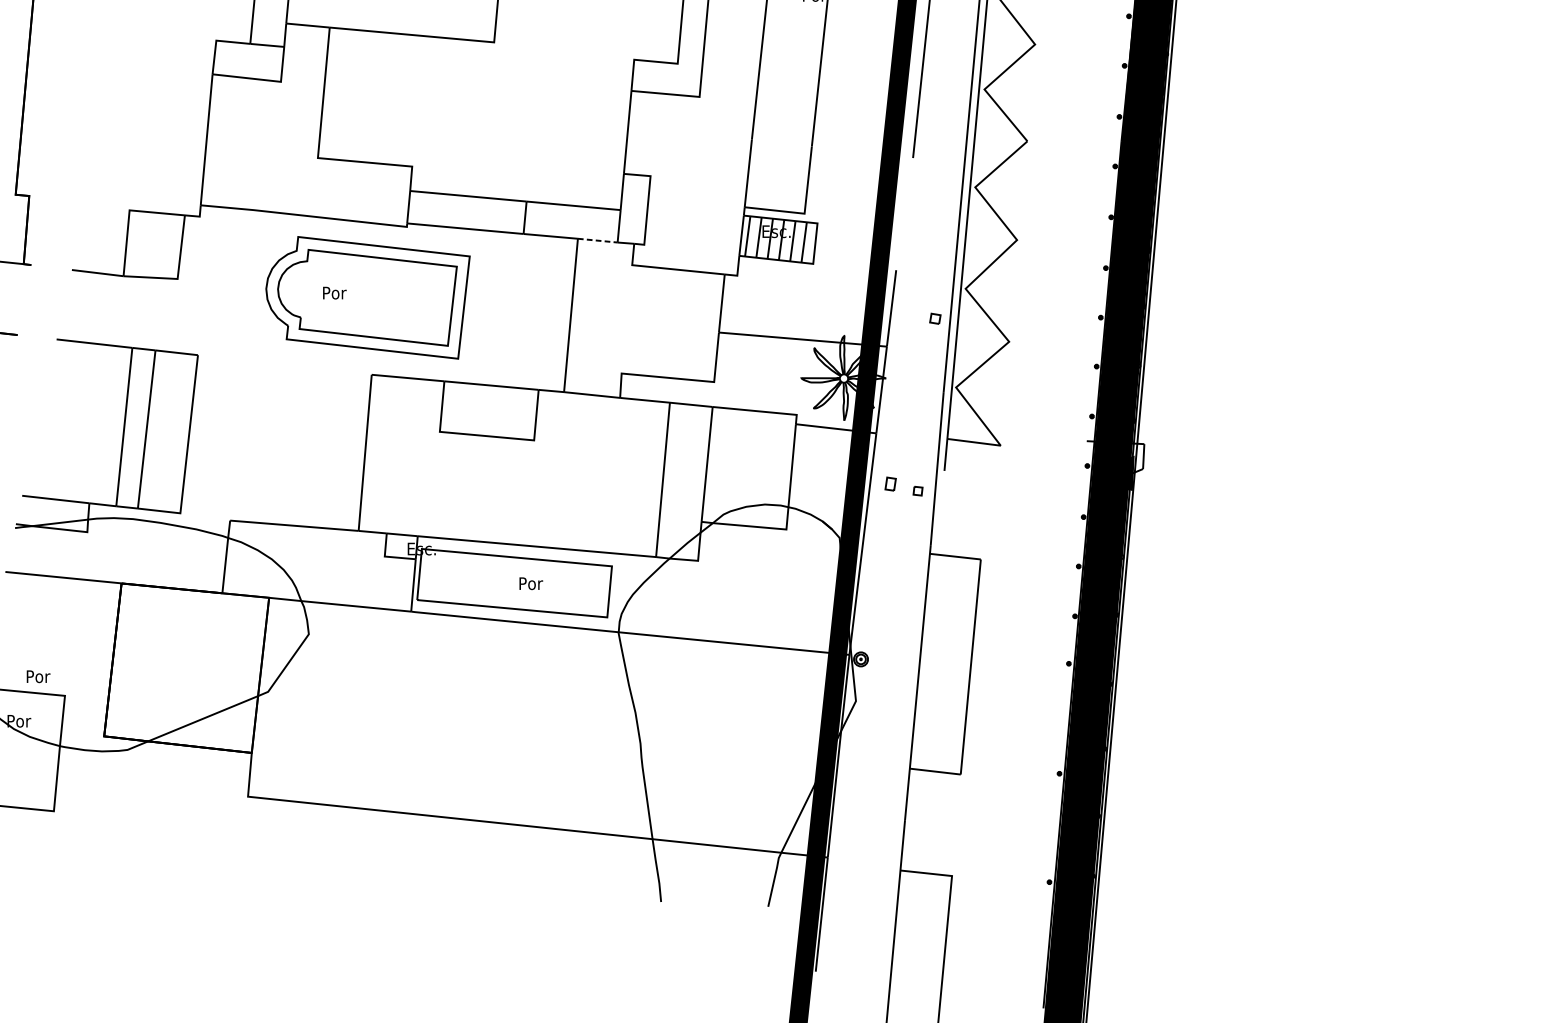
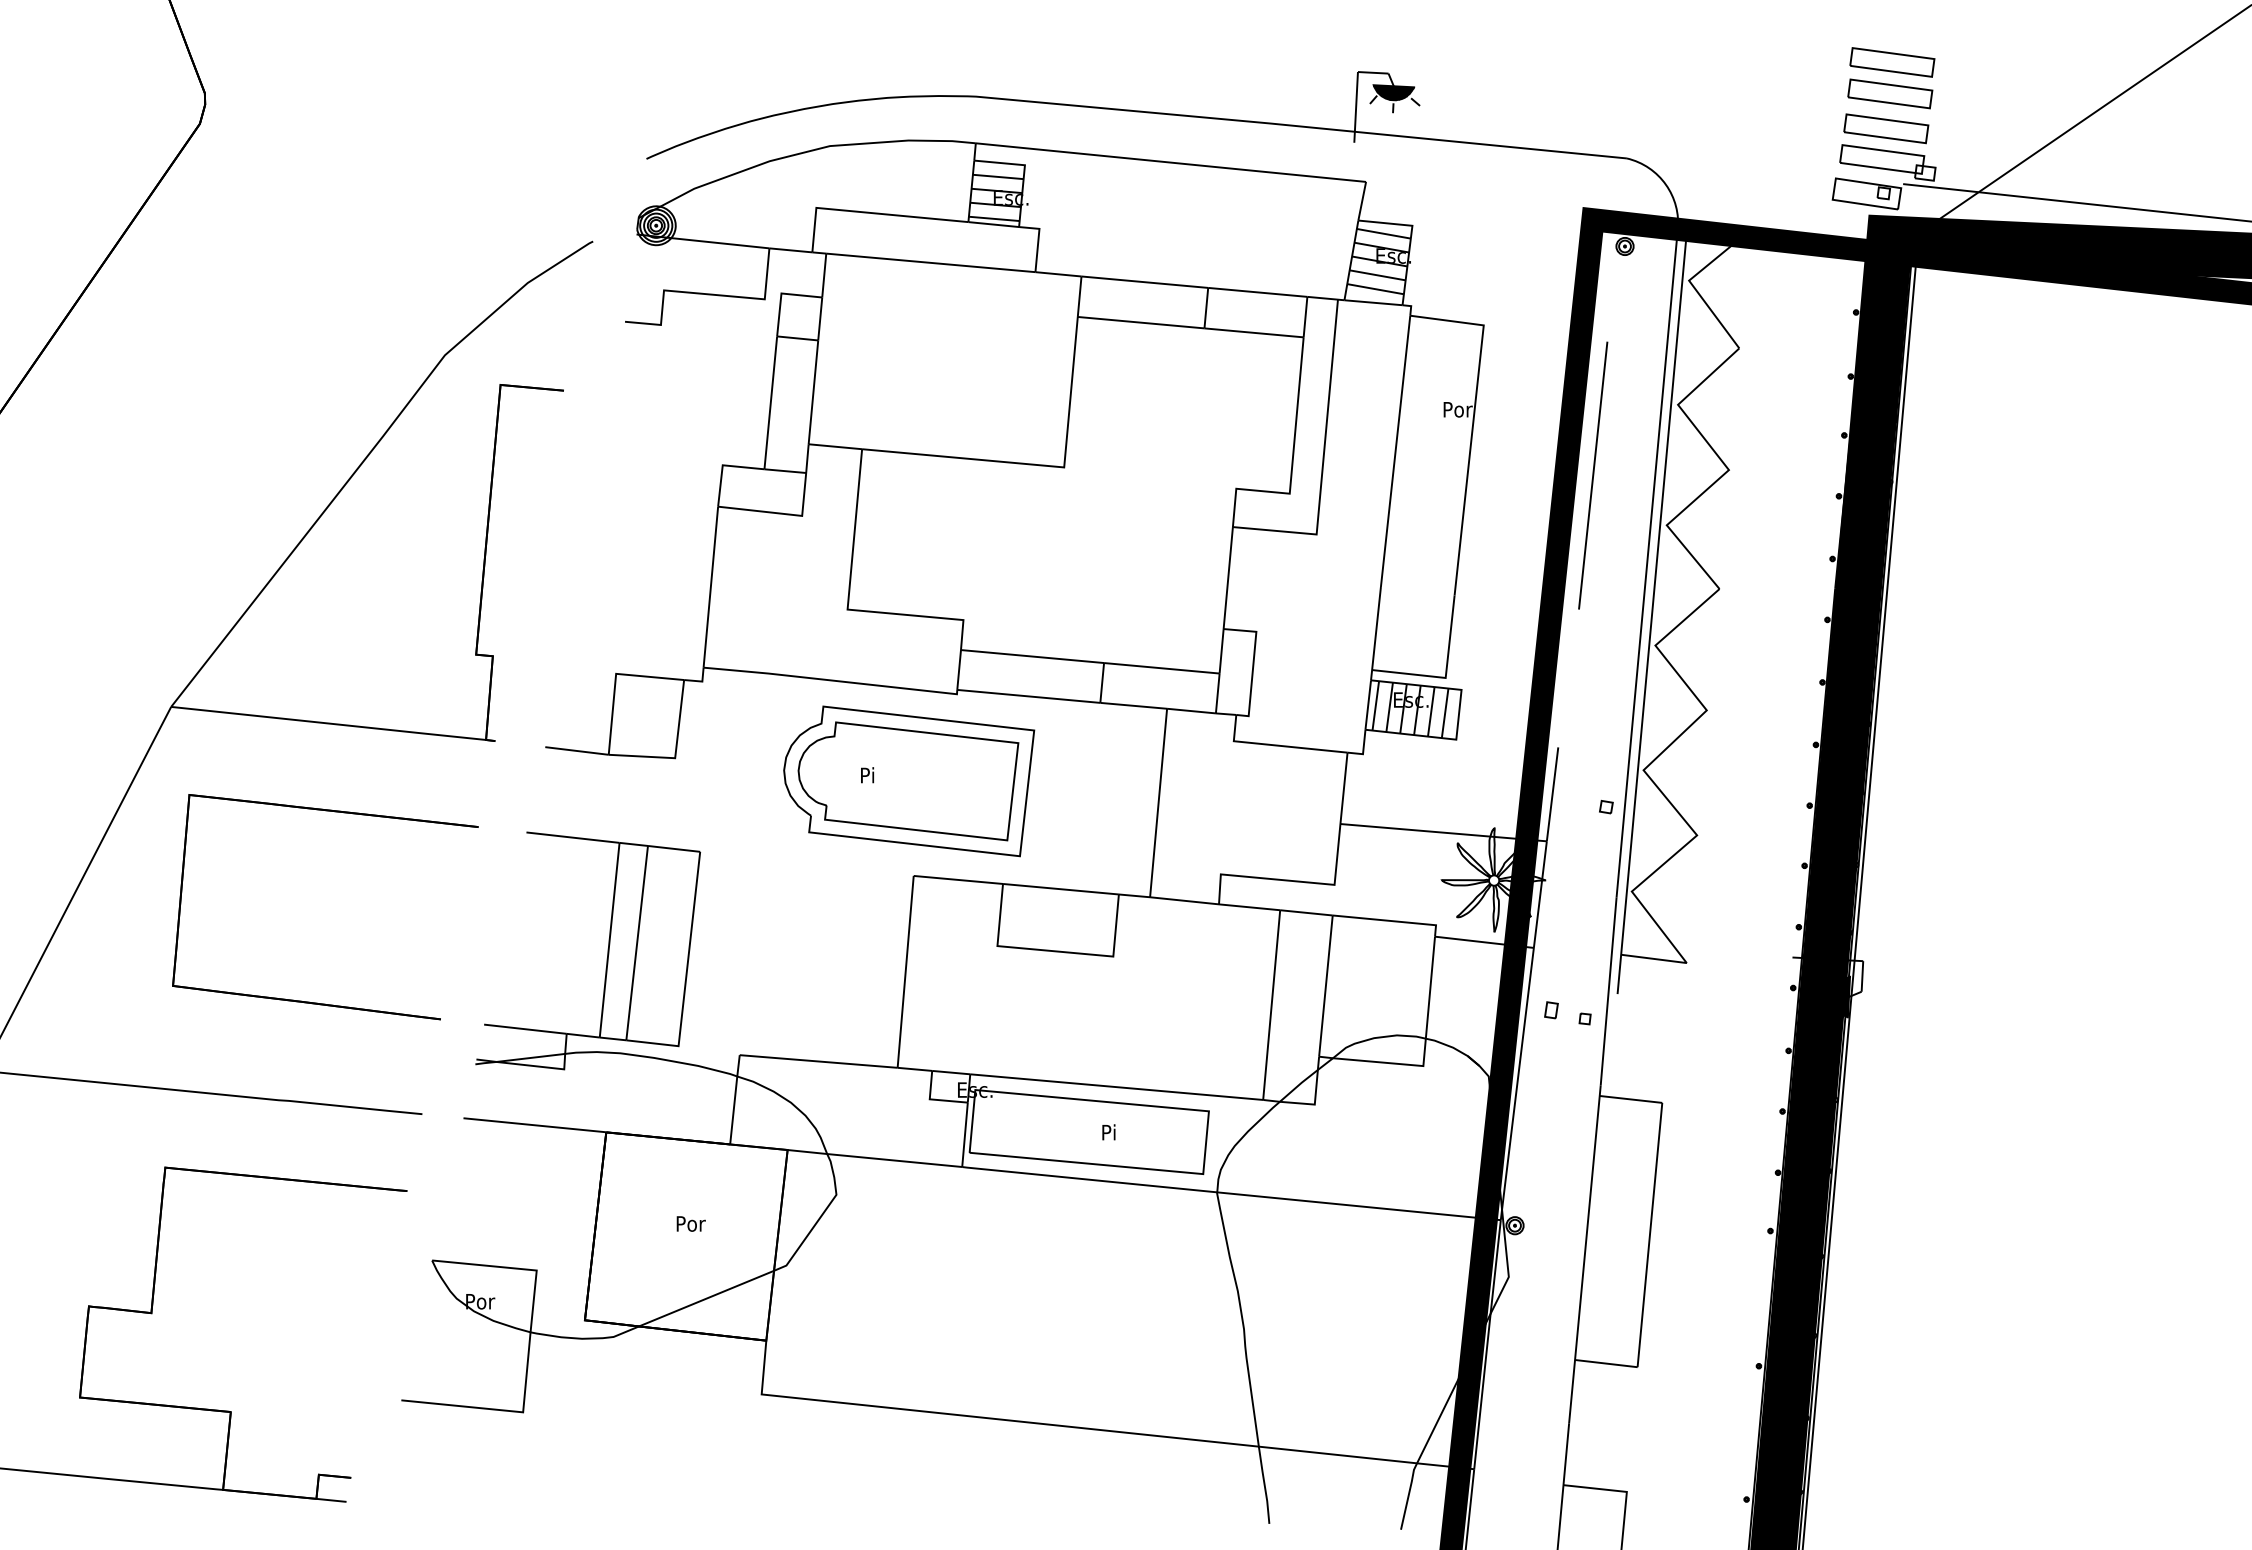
line: (597, 240) -> (1191, 711), dashed -> solid
text: (334, 293) -> (867, 775), Por -> Pi
text: (531, 583) -> (1109, 1132), Por -> Pi
text: (37, 676) -> (690, 1223), moved

